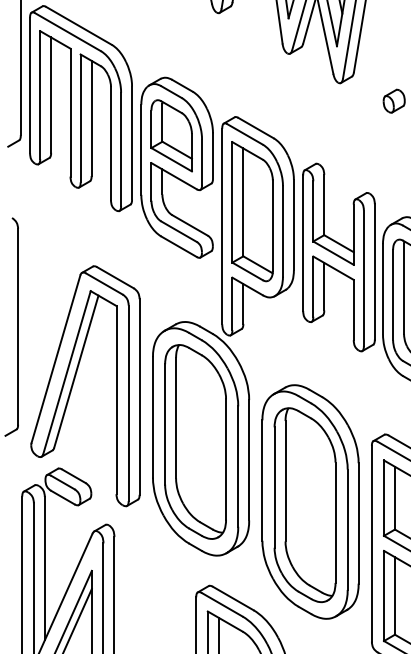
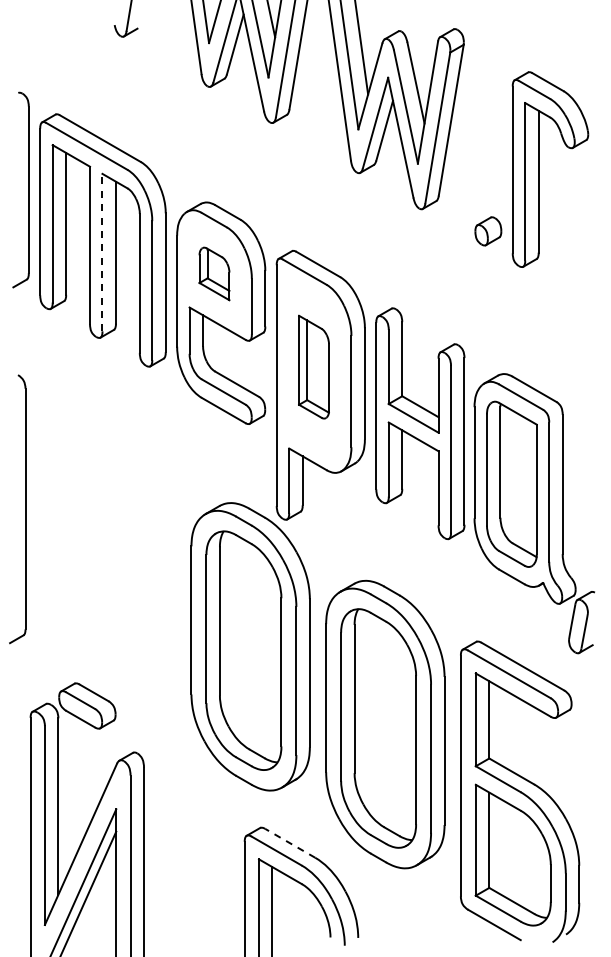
line: (80, 118) -> (102, 252), solid -> dashed
part: (171, 135) -> (214, 273), size x0.6
part: (252, 211) -> (313, 366), size x0.6
part: (74, 382) -> (94, 577), removed
line: (233, 598) -> (290, 843), solid -> dashed

